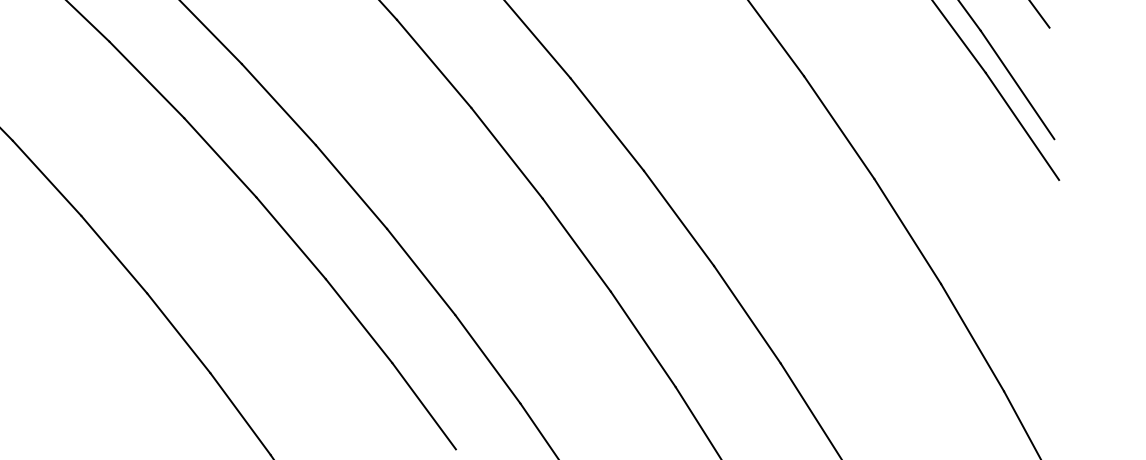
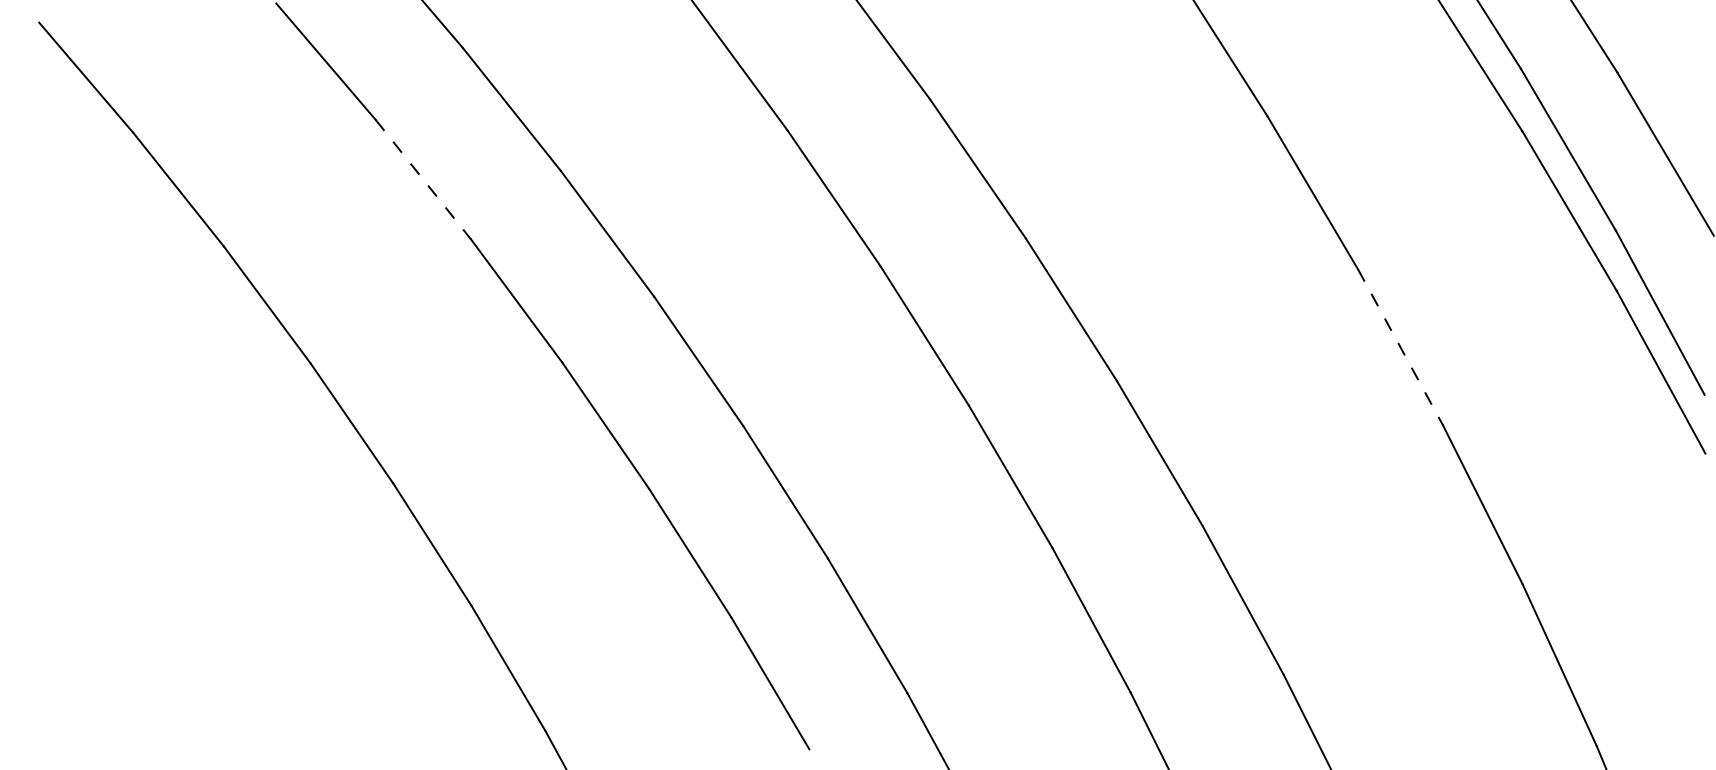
line: (146, 79) -> (423, 179), solid -> dashed
line: (839, 127) -> (1400, 347), solid -> dashed

